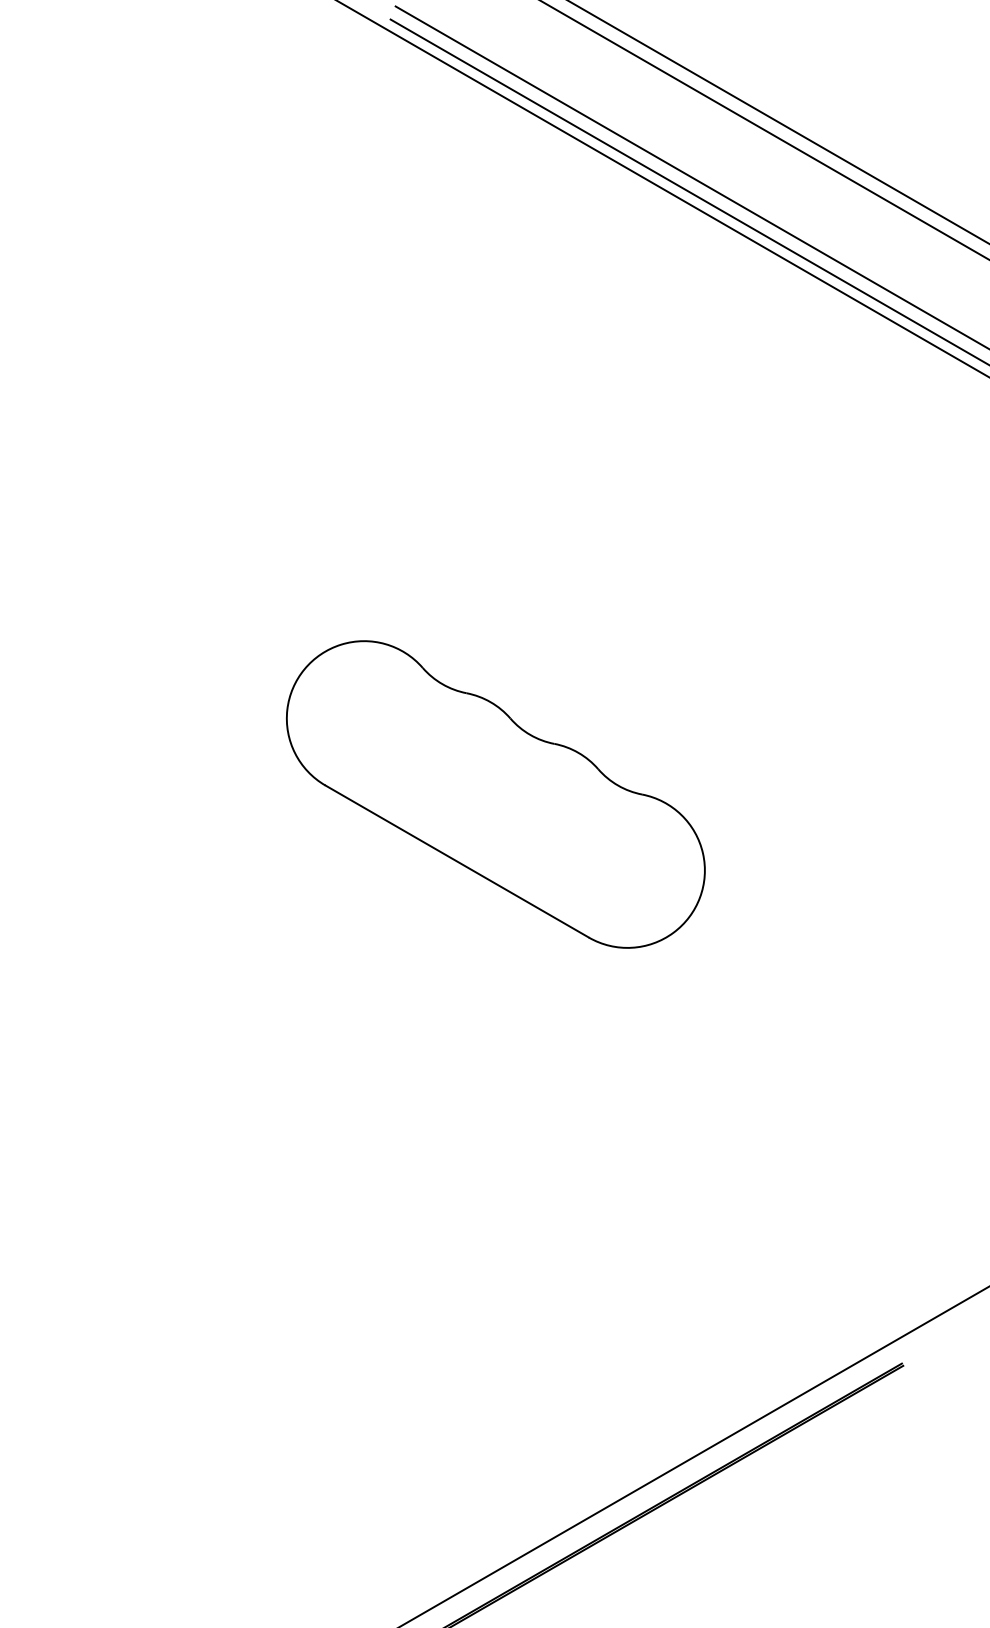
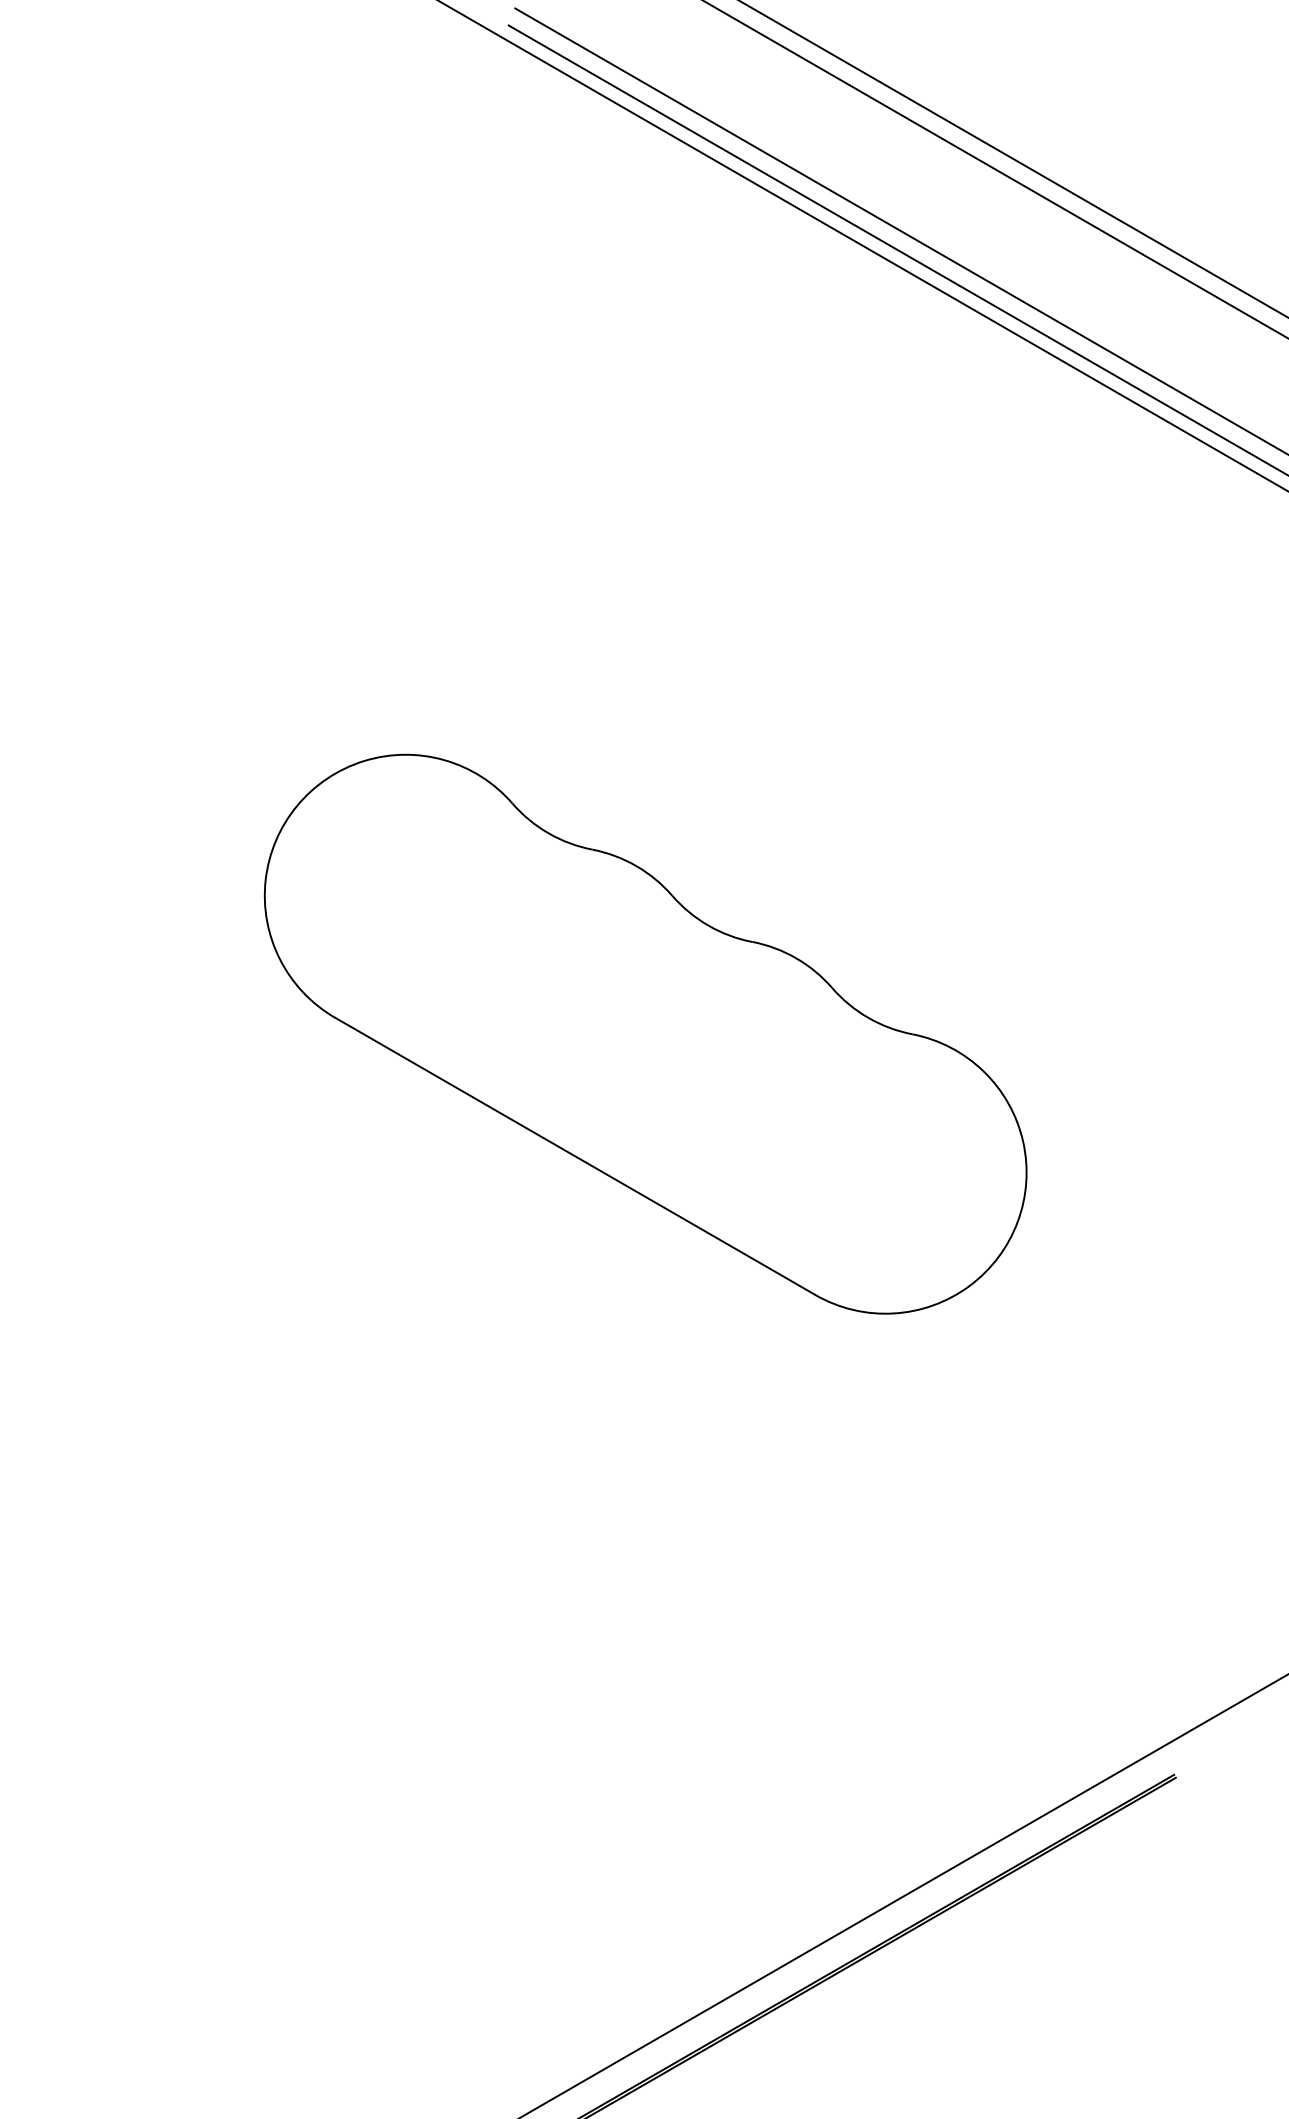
part: (495, 794) -> (645, 1033), size x1.4

